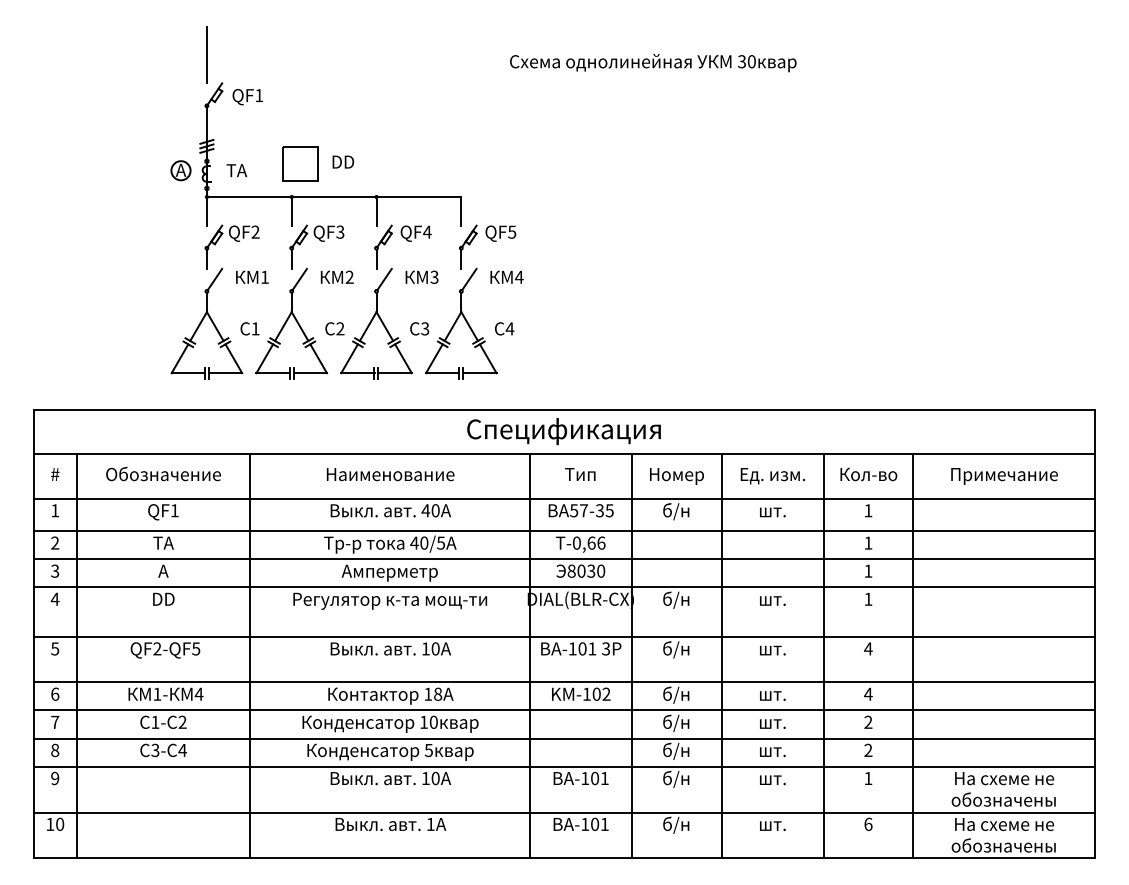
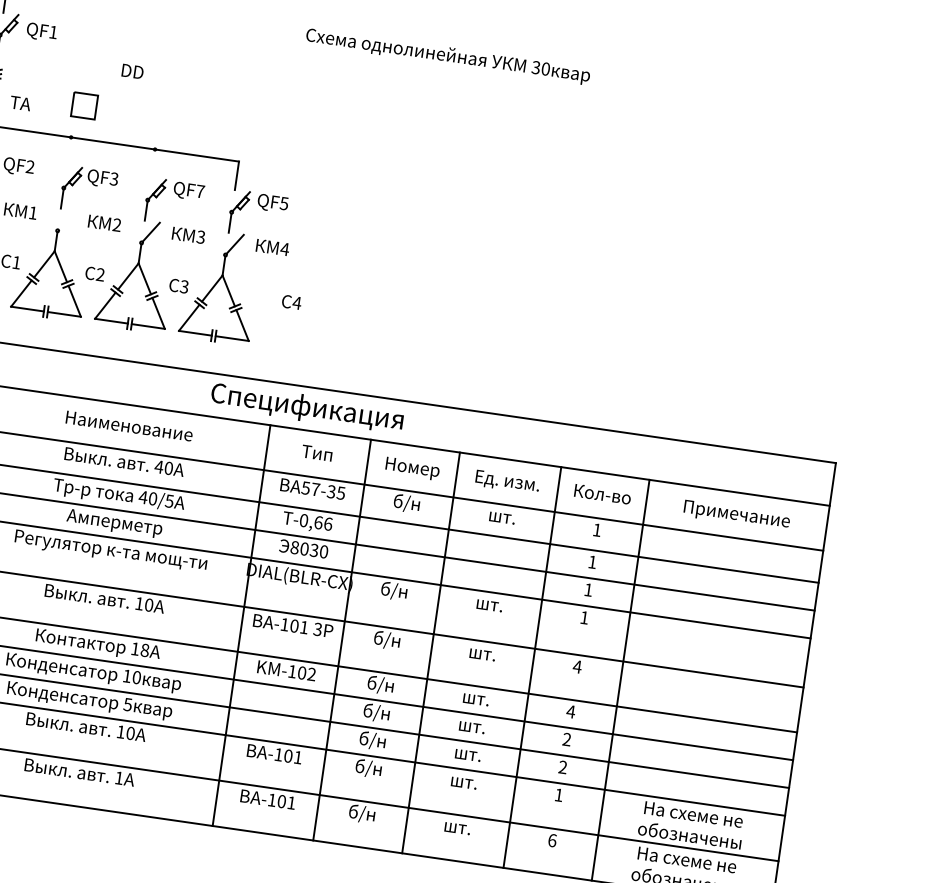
text: (342, 161) -> (132, 70), moved
part: (300, 163) -> (84, 105), size x0.7
line: (291, 211) -> (68, 151), removed
line: (376, 211) -> (152, 163), removed
text: (427, 231) -> (200, 190), QF4 -> QF7
line: (299, 279) -> (67, 220), removed
text: (504, 328) -> (291, 301), moved

